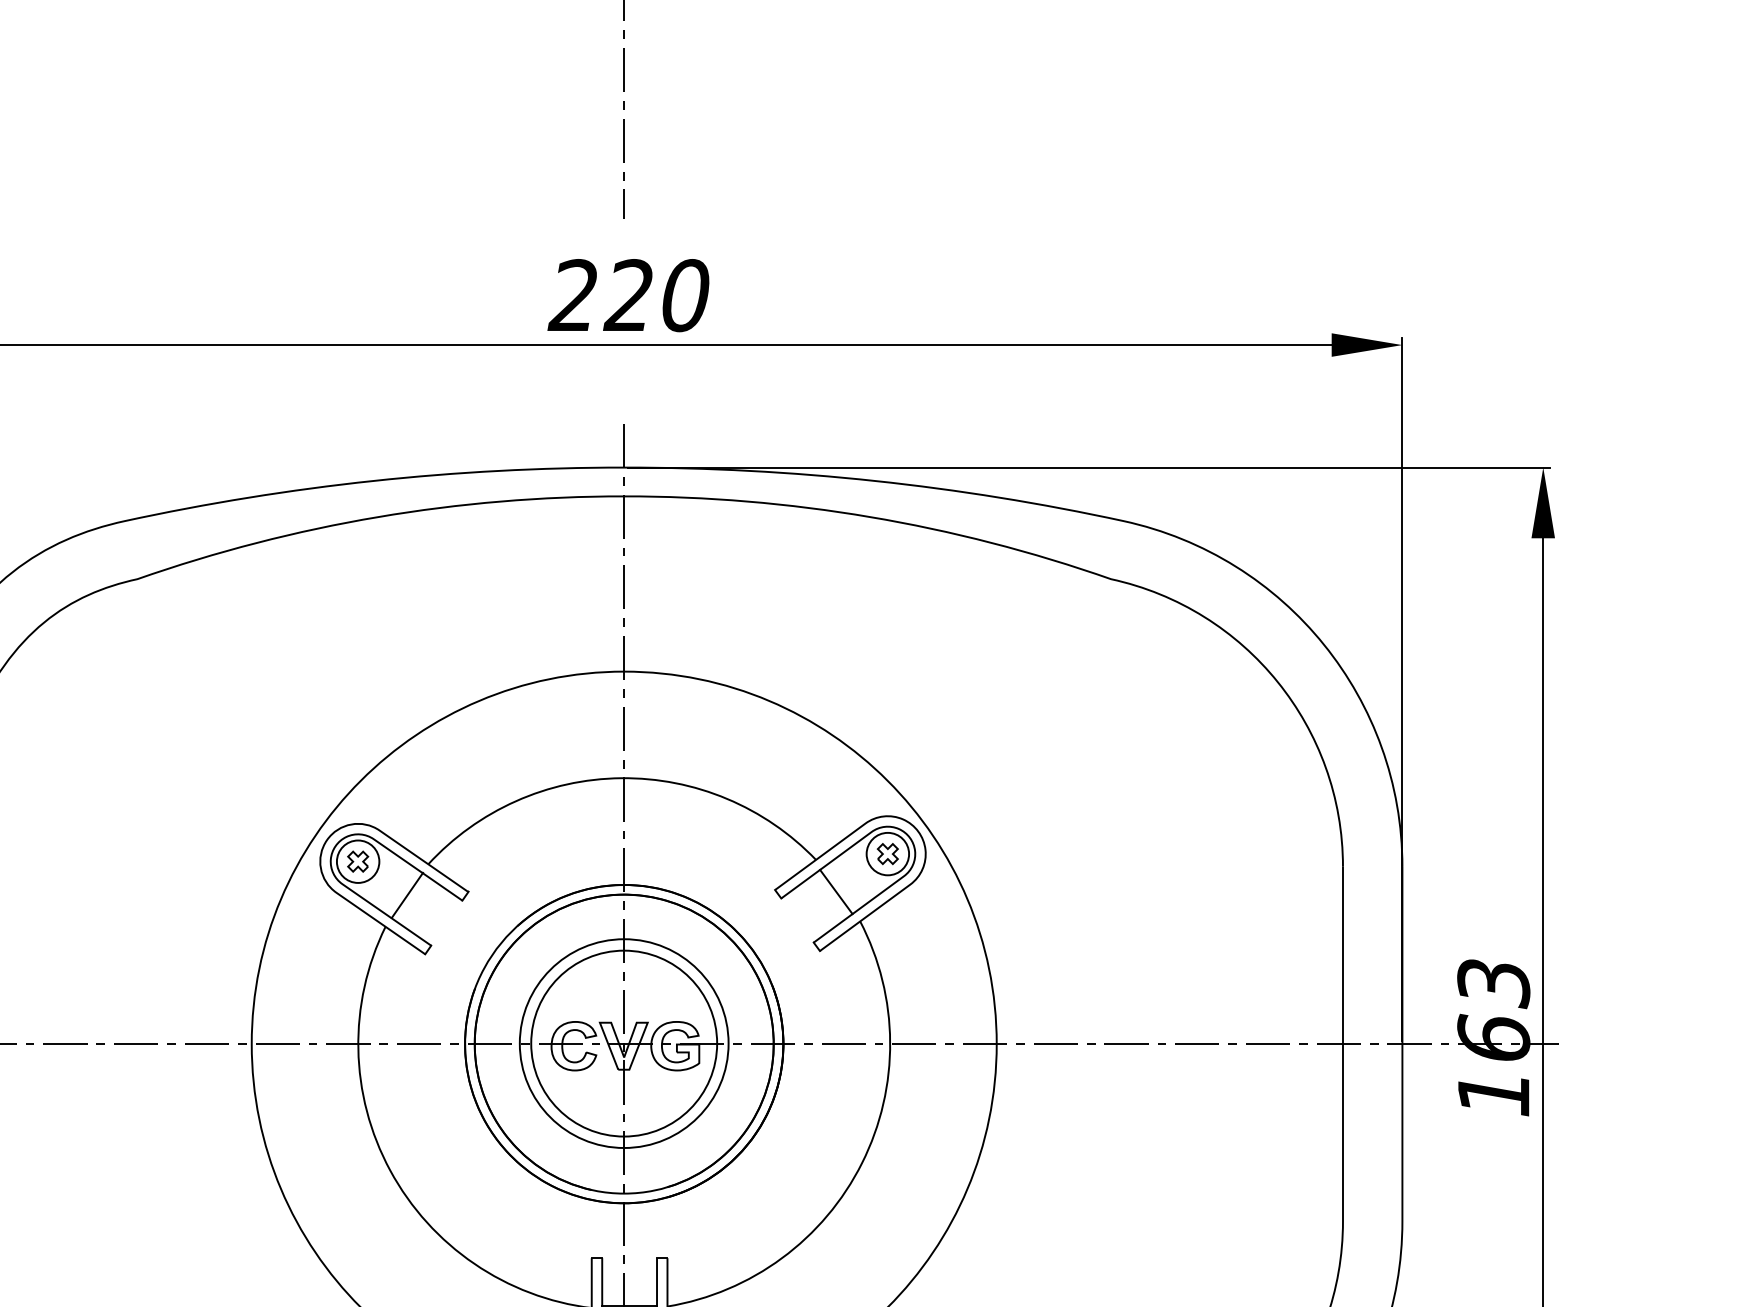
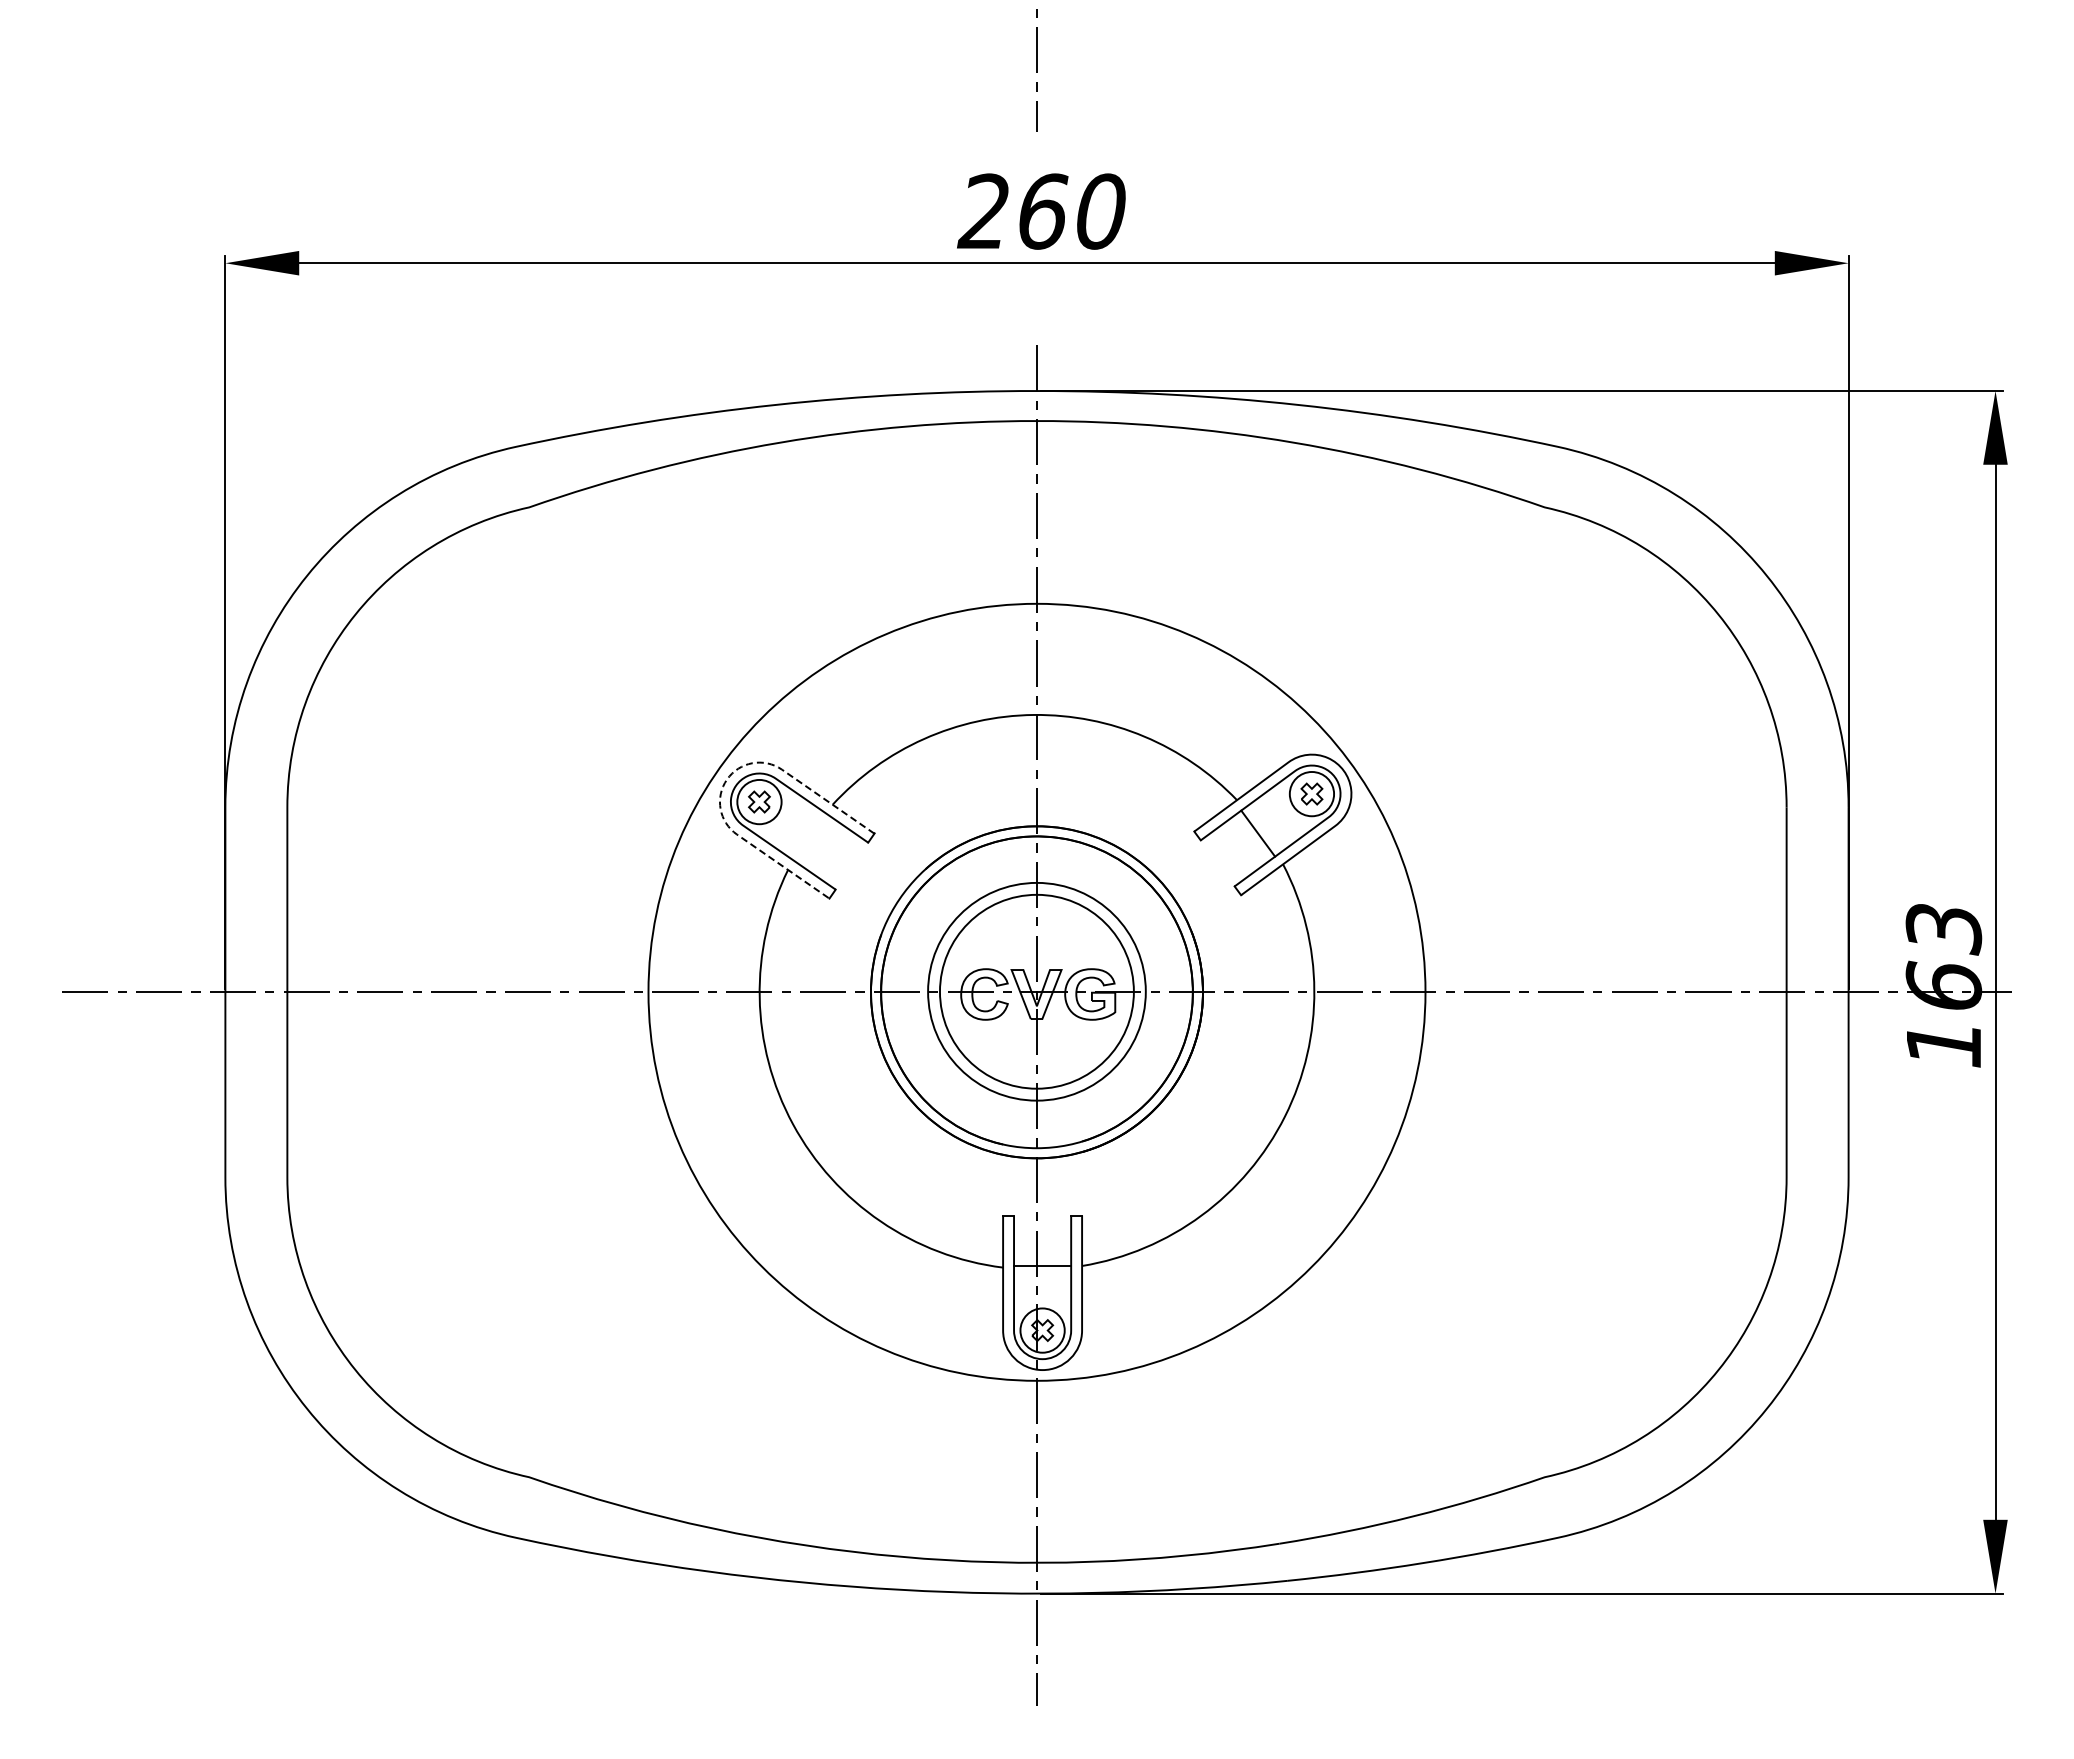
text: (628, 295) -> (1041, 211), 220 -> 260
line: (327, 840) -> (727, 779), solid -> dashed
line: (407, 894) -> (810, 836), removed

